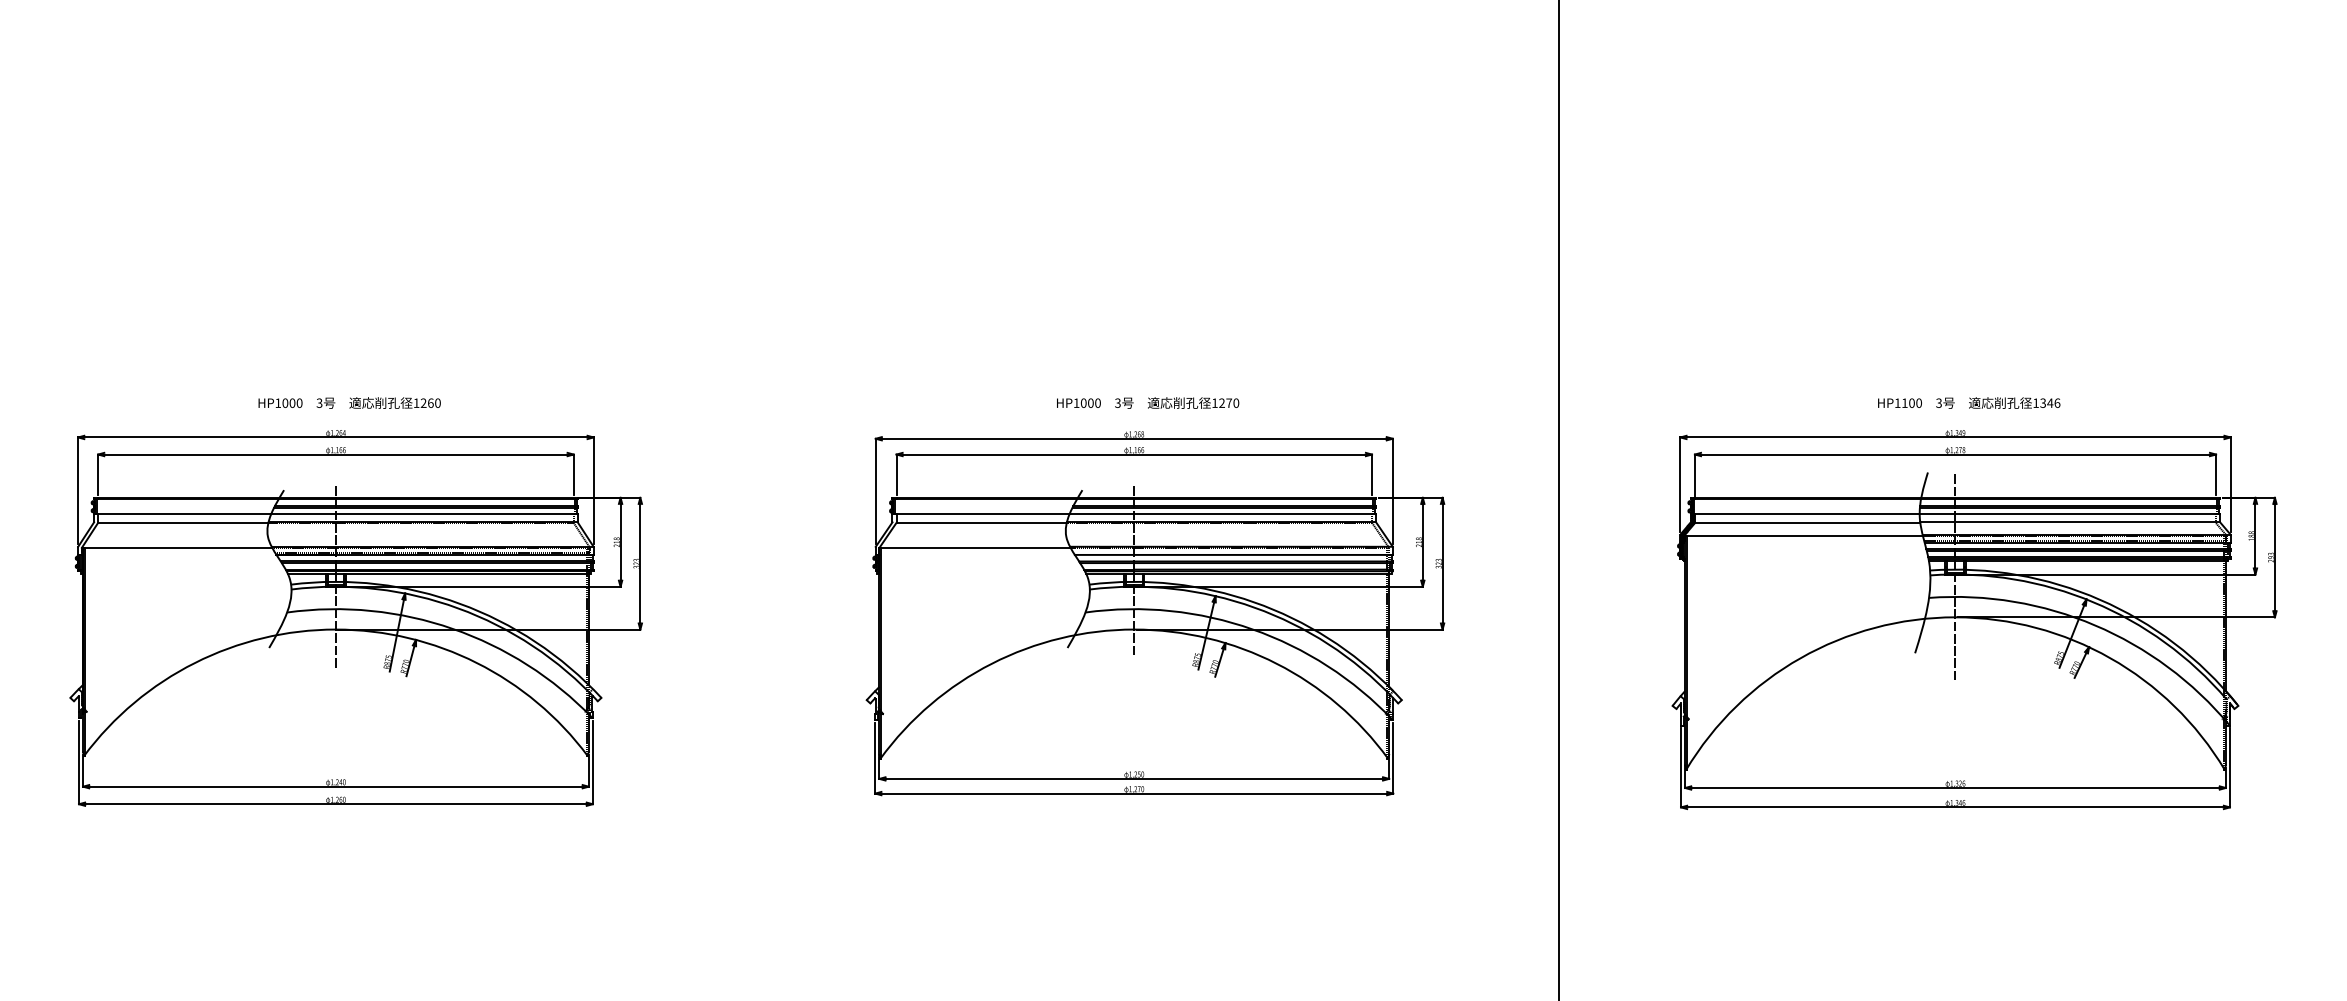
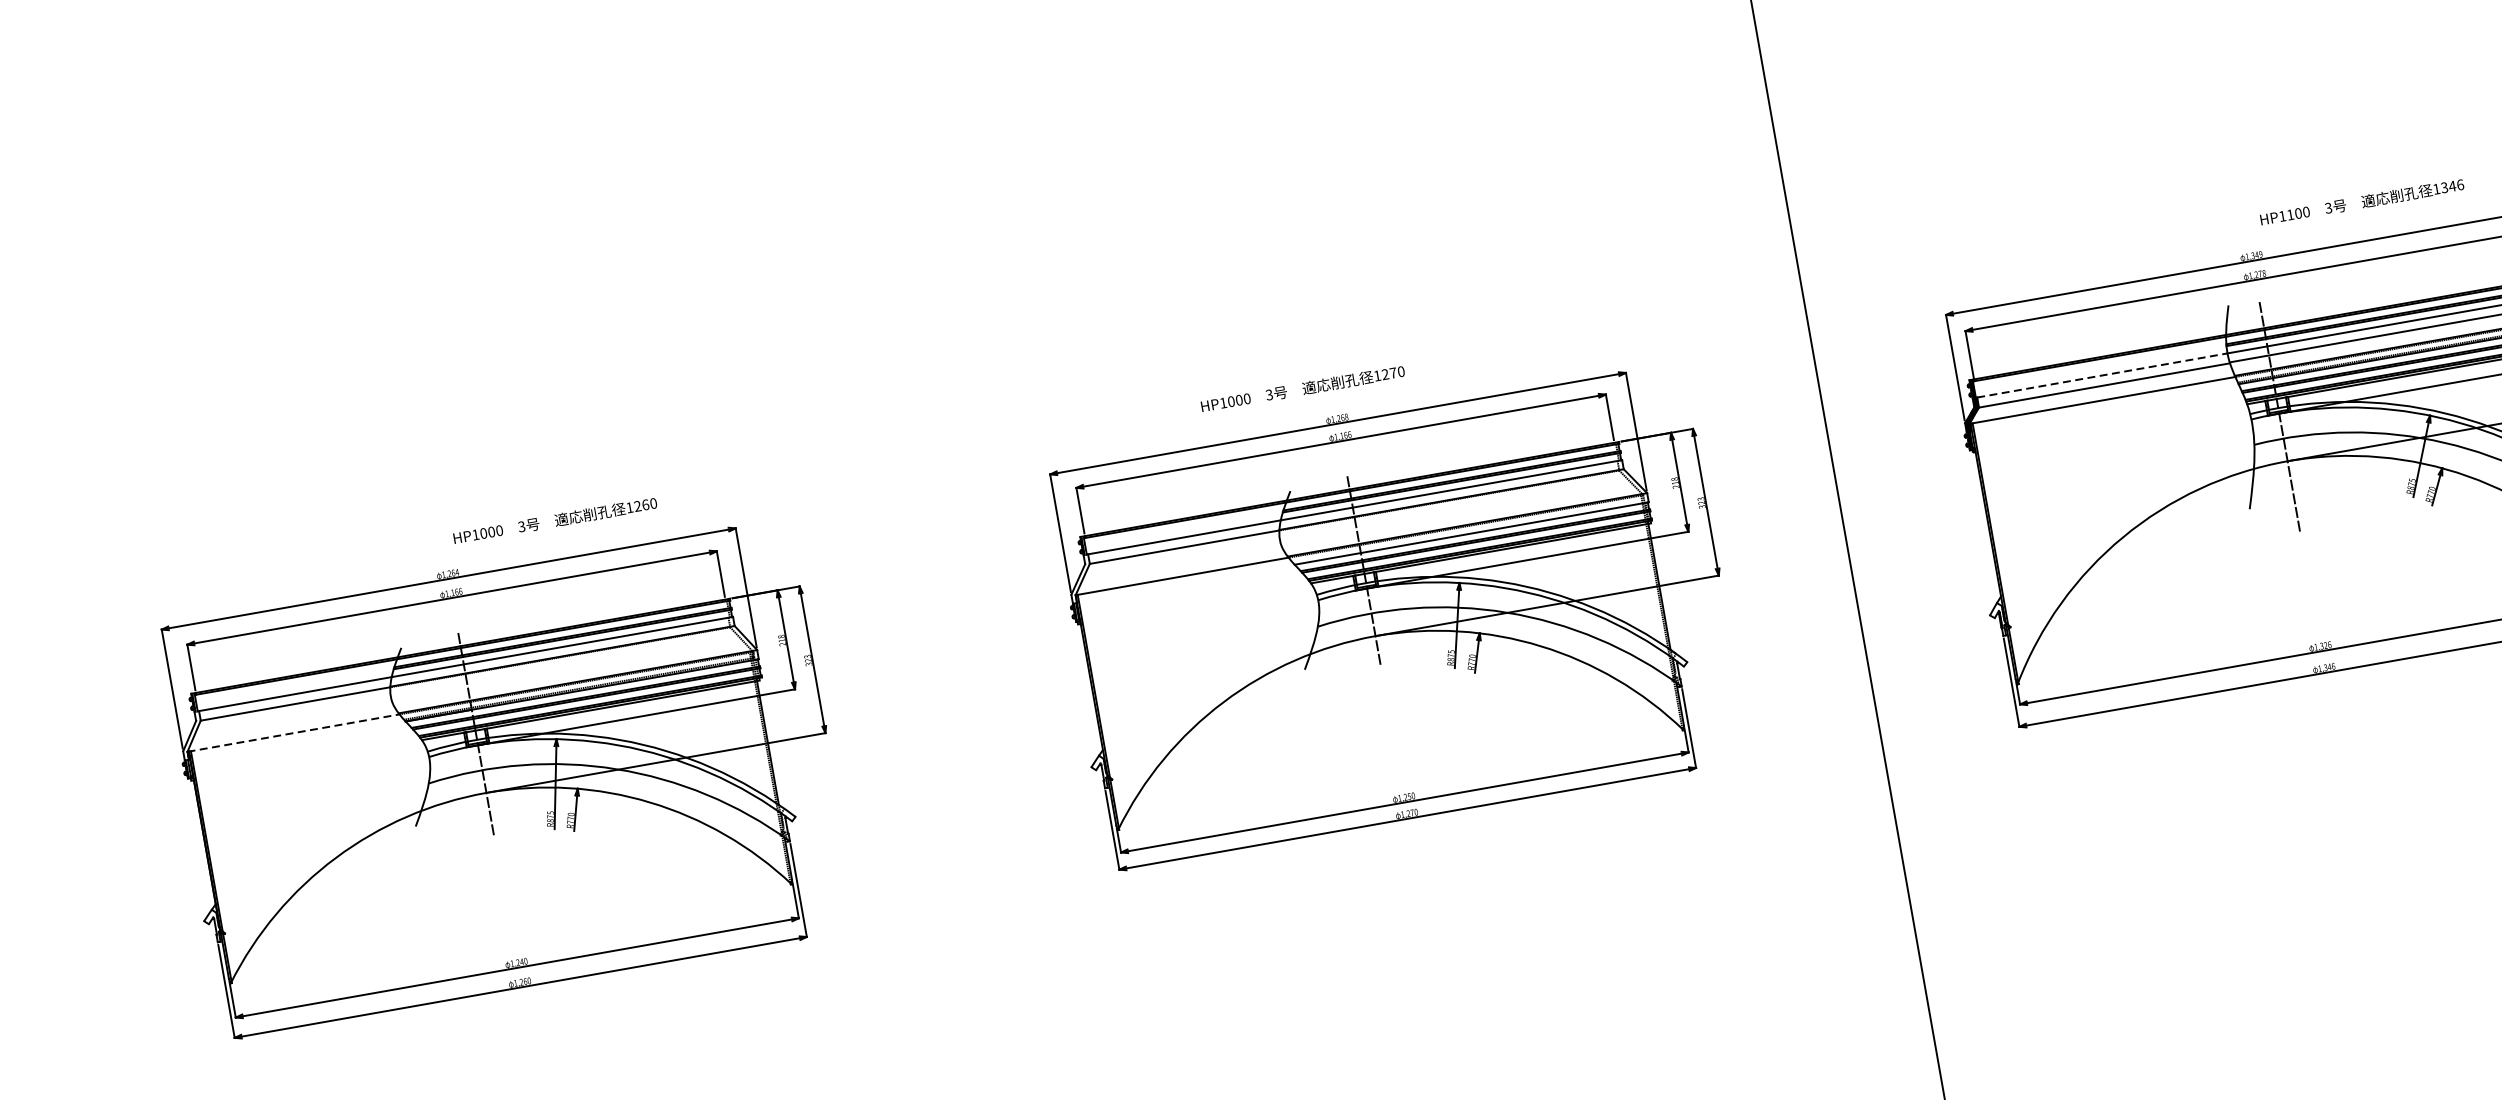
text: (349, 402) -> (554, 520), moved
text: (1148, 402) -> (1303, 388), moved
text: (1969, 402) -> (2362, 201), moved
line: (1807, 514) -> (2102, 375), solid -> dashed
line: (177, 547) -> (293, 732), solid -> dashed

